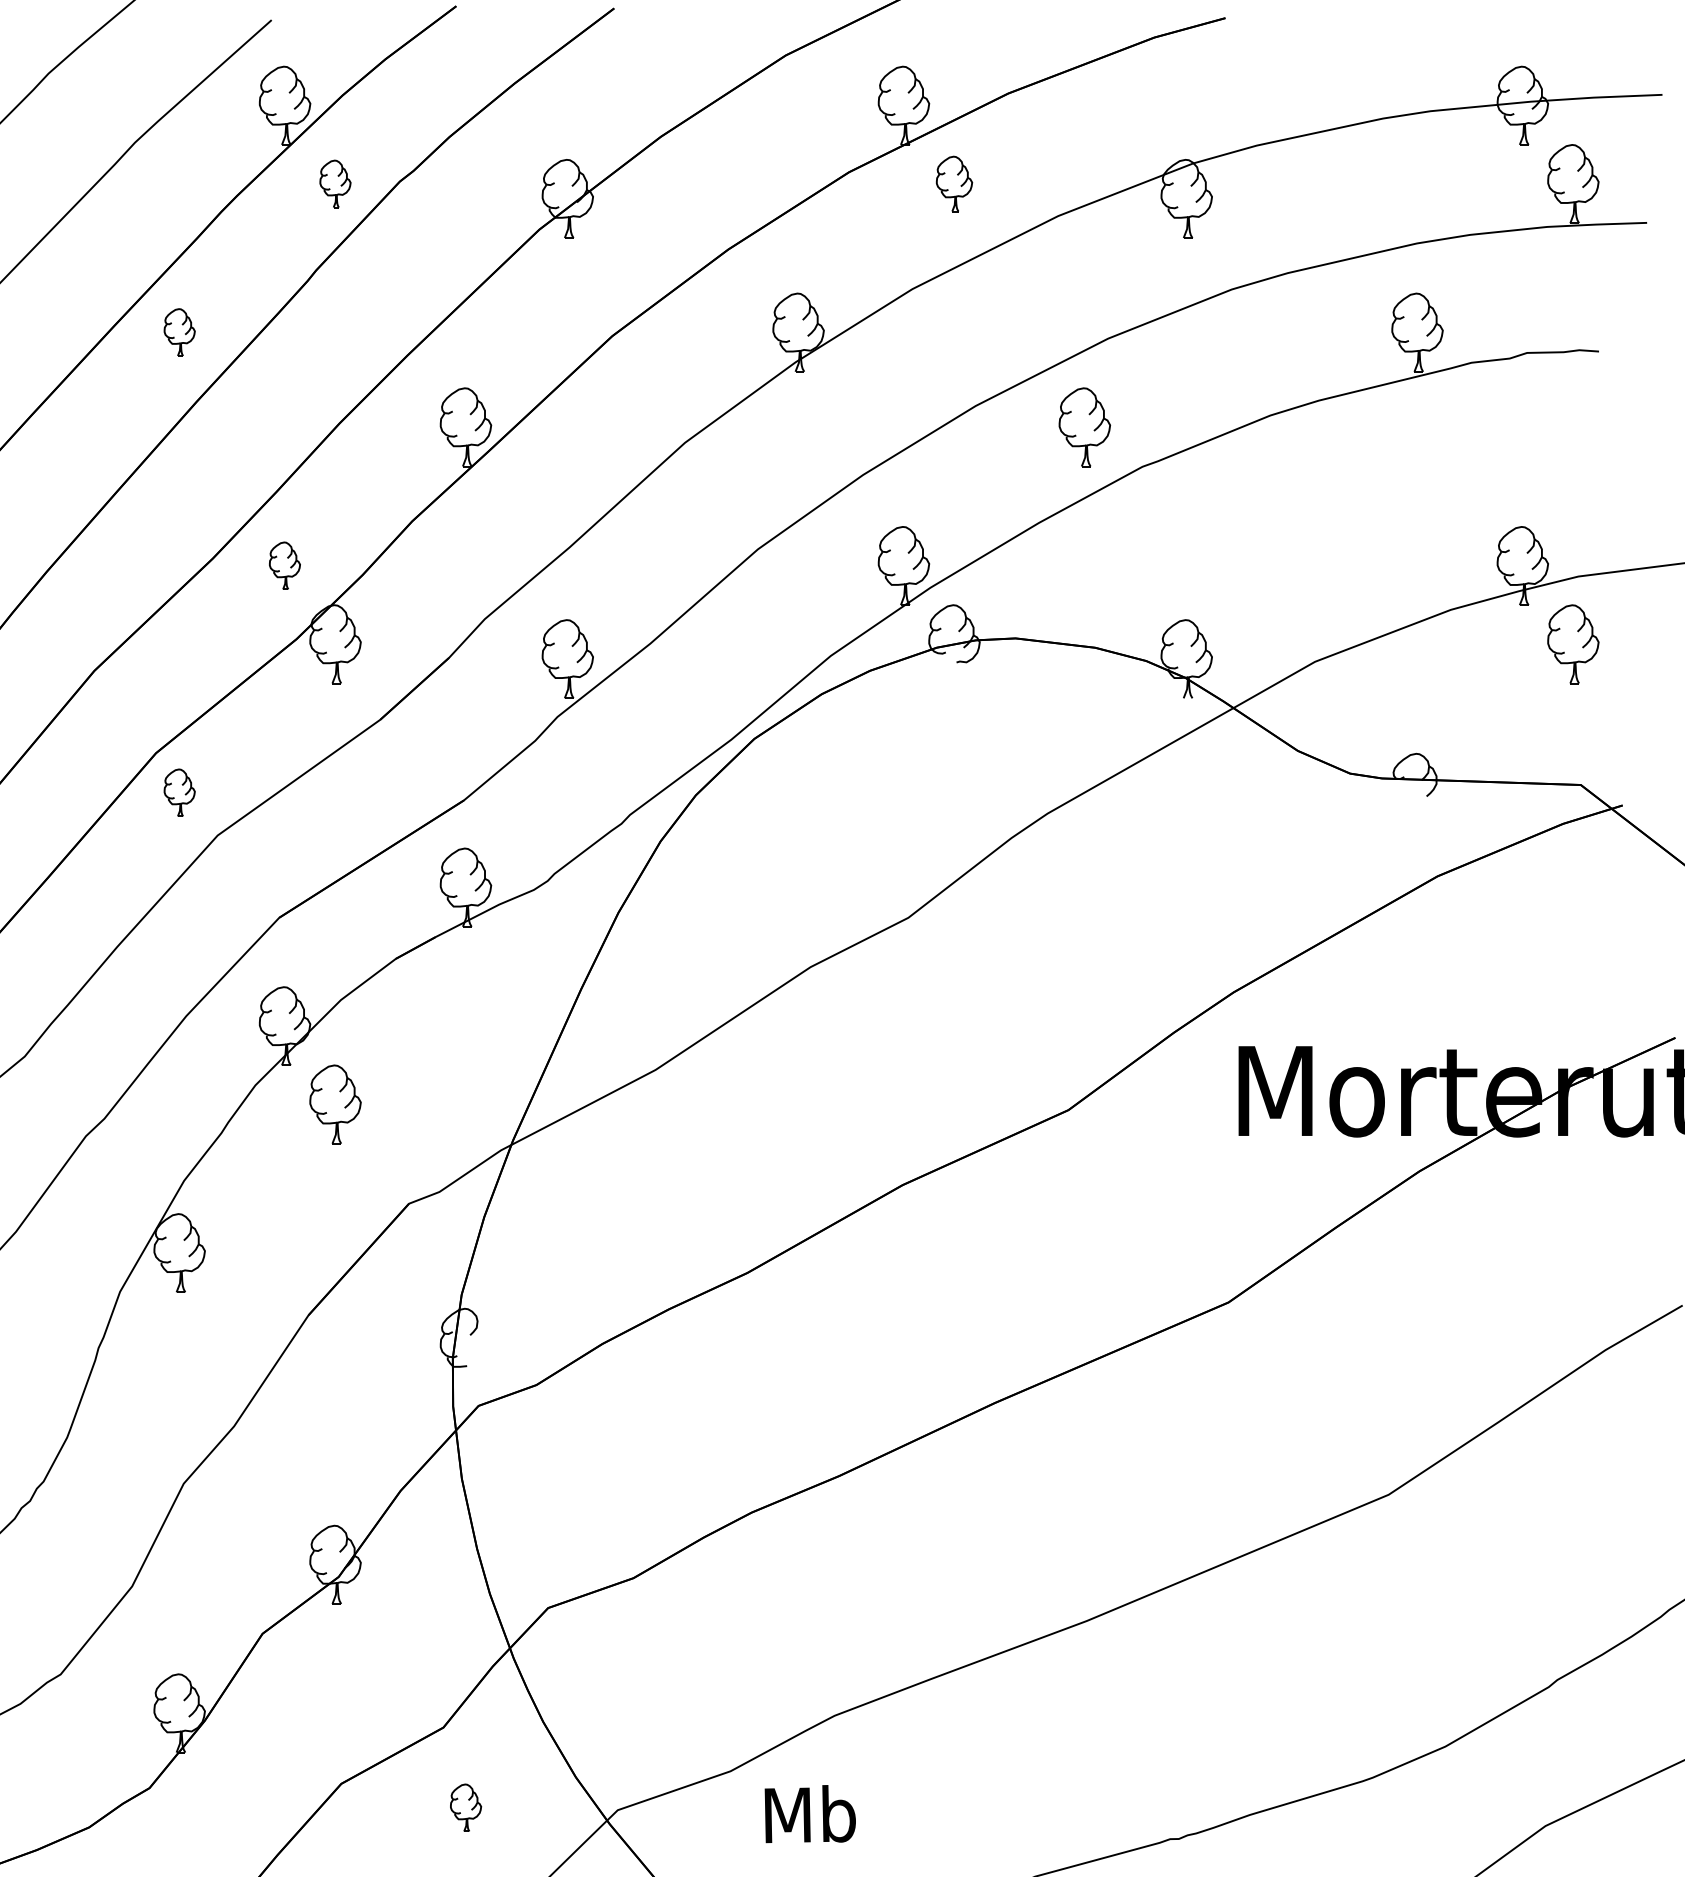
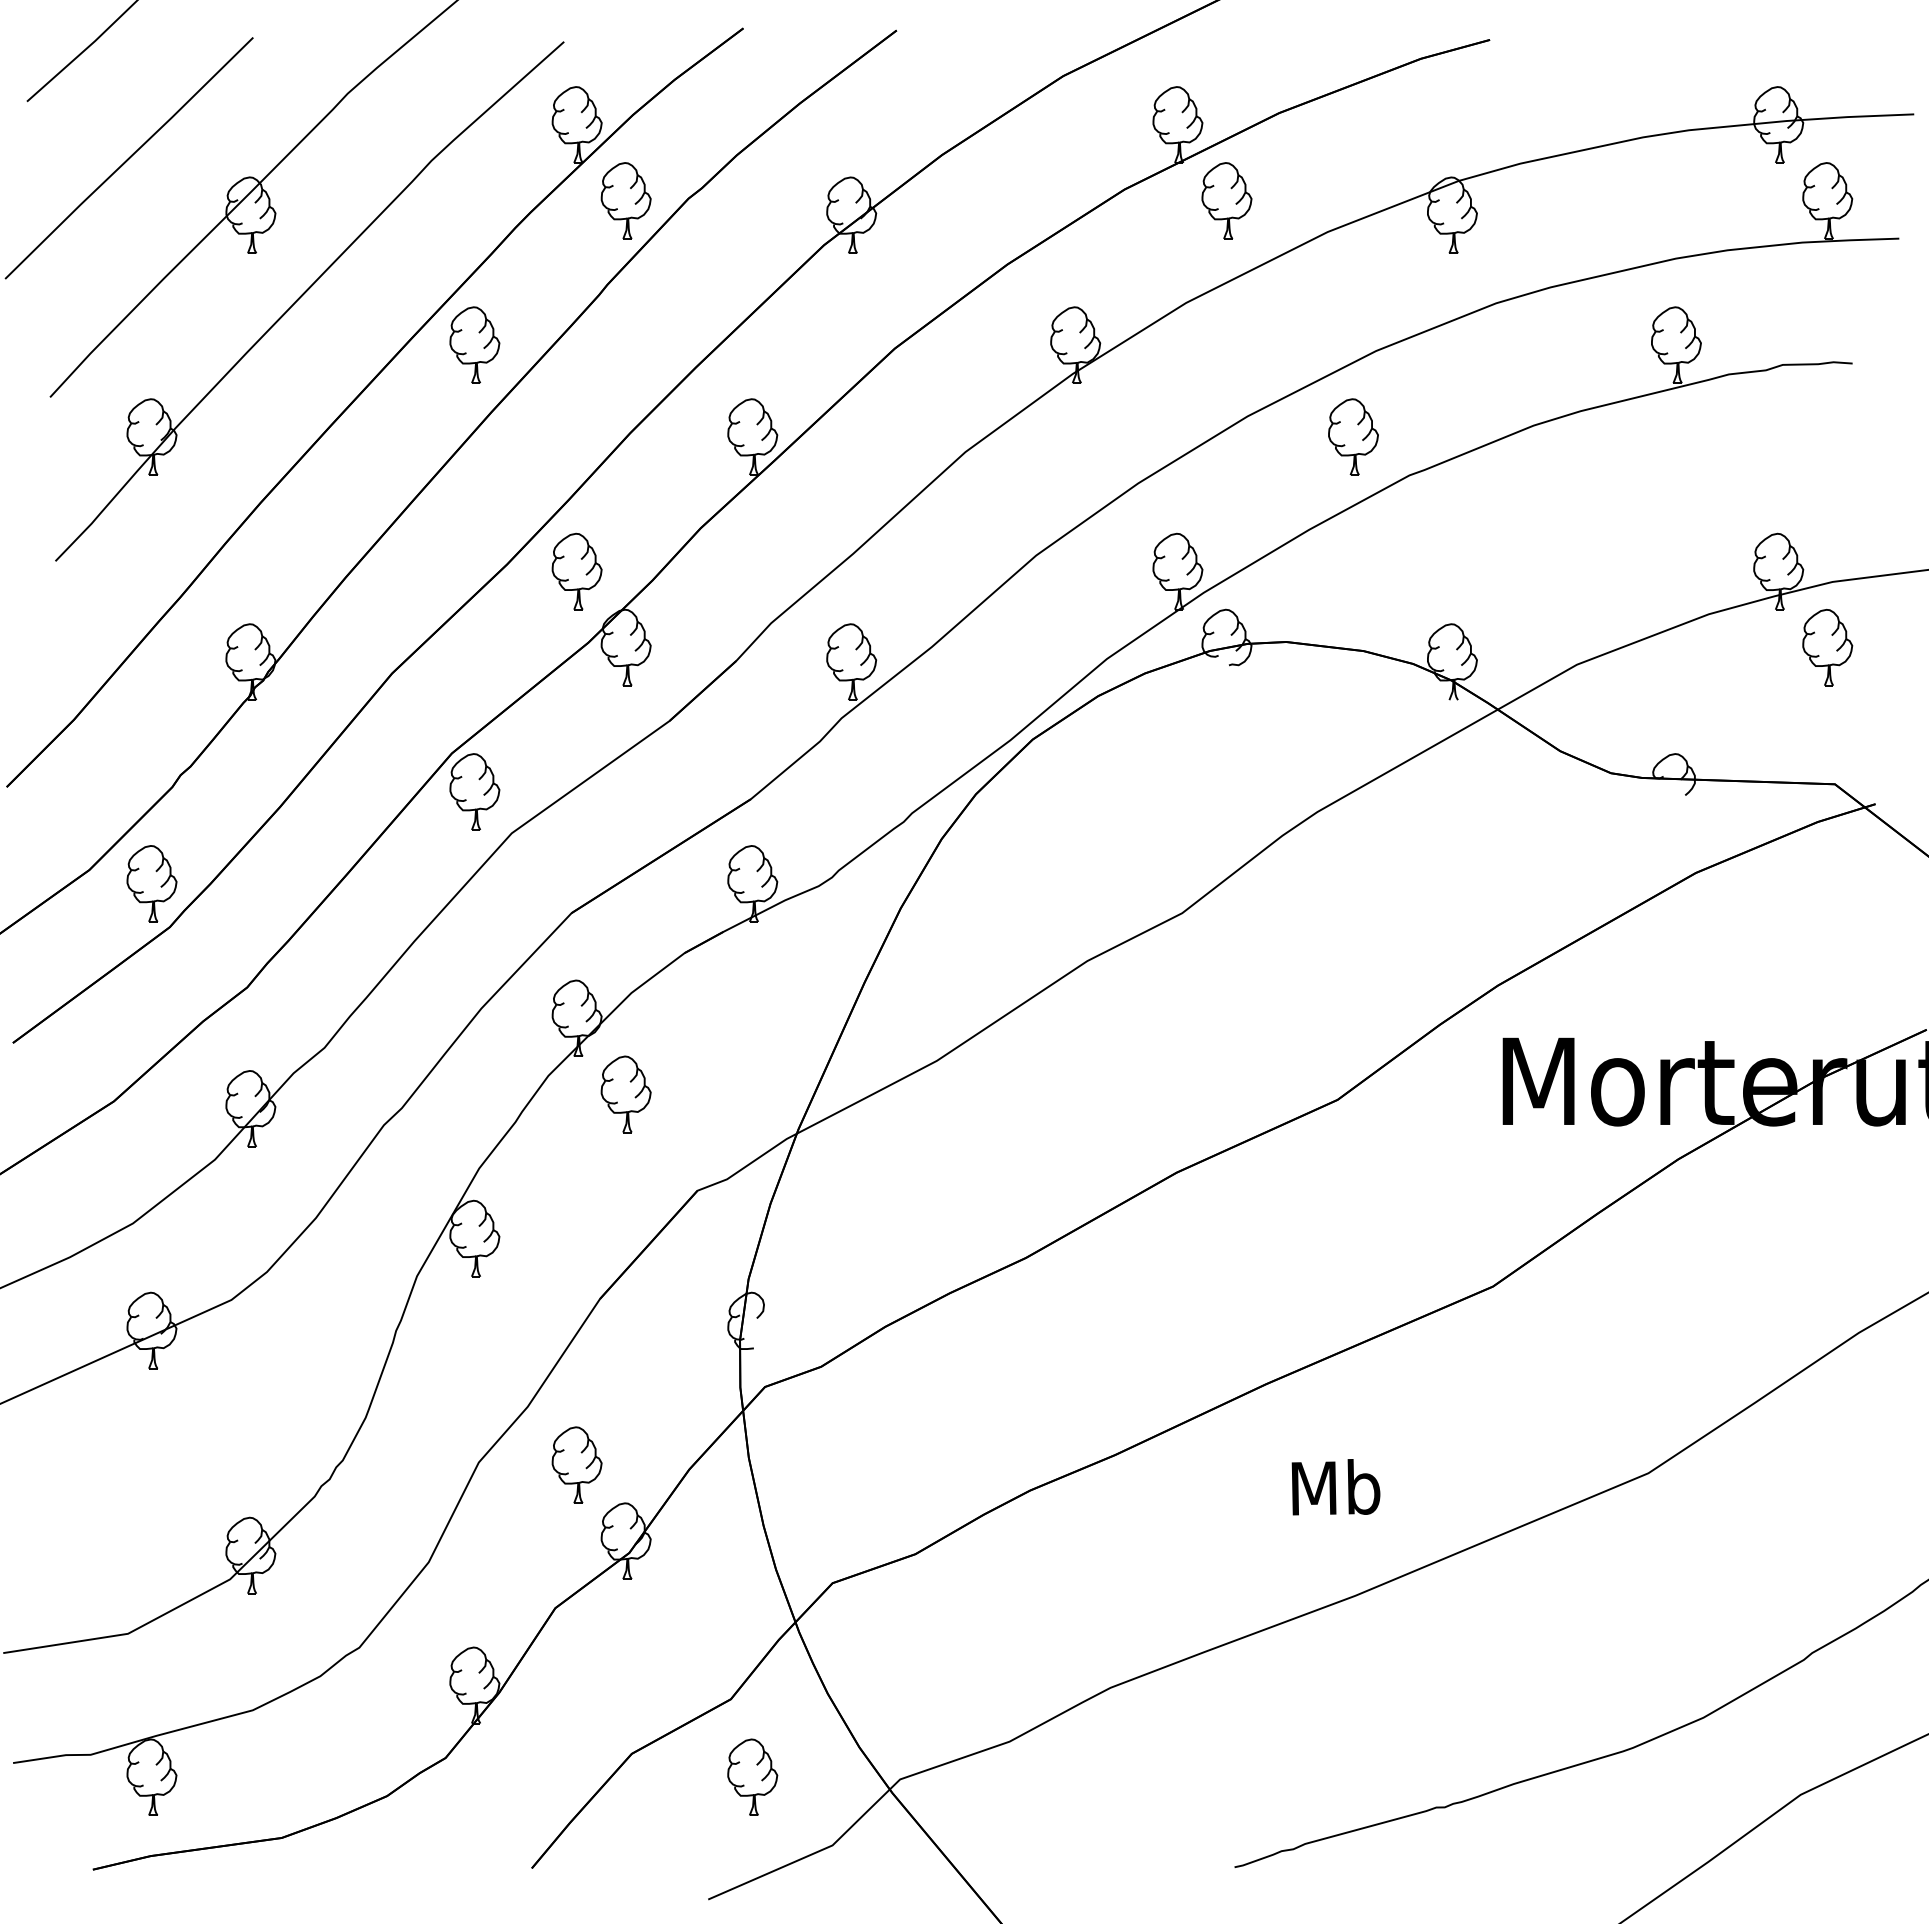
part: (334, 183) -> (625, 200), size x1.67
part: (953, 183) -> (1226, 200), size x1.43
part: (179, 331) -> (474, 344), size x1.67
part: (284, 565) -> (576, 571), size x1.67
part: (179, 792) -> (474, 791), size x1.67
part: (284, 1485) -> (576, 1464), added
part: (465, 1807) -> (752, 1776), size x1.67
text: (809, 1814) -> (1335, 1487), moved

